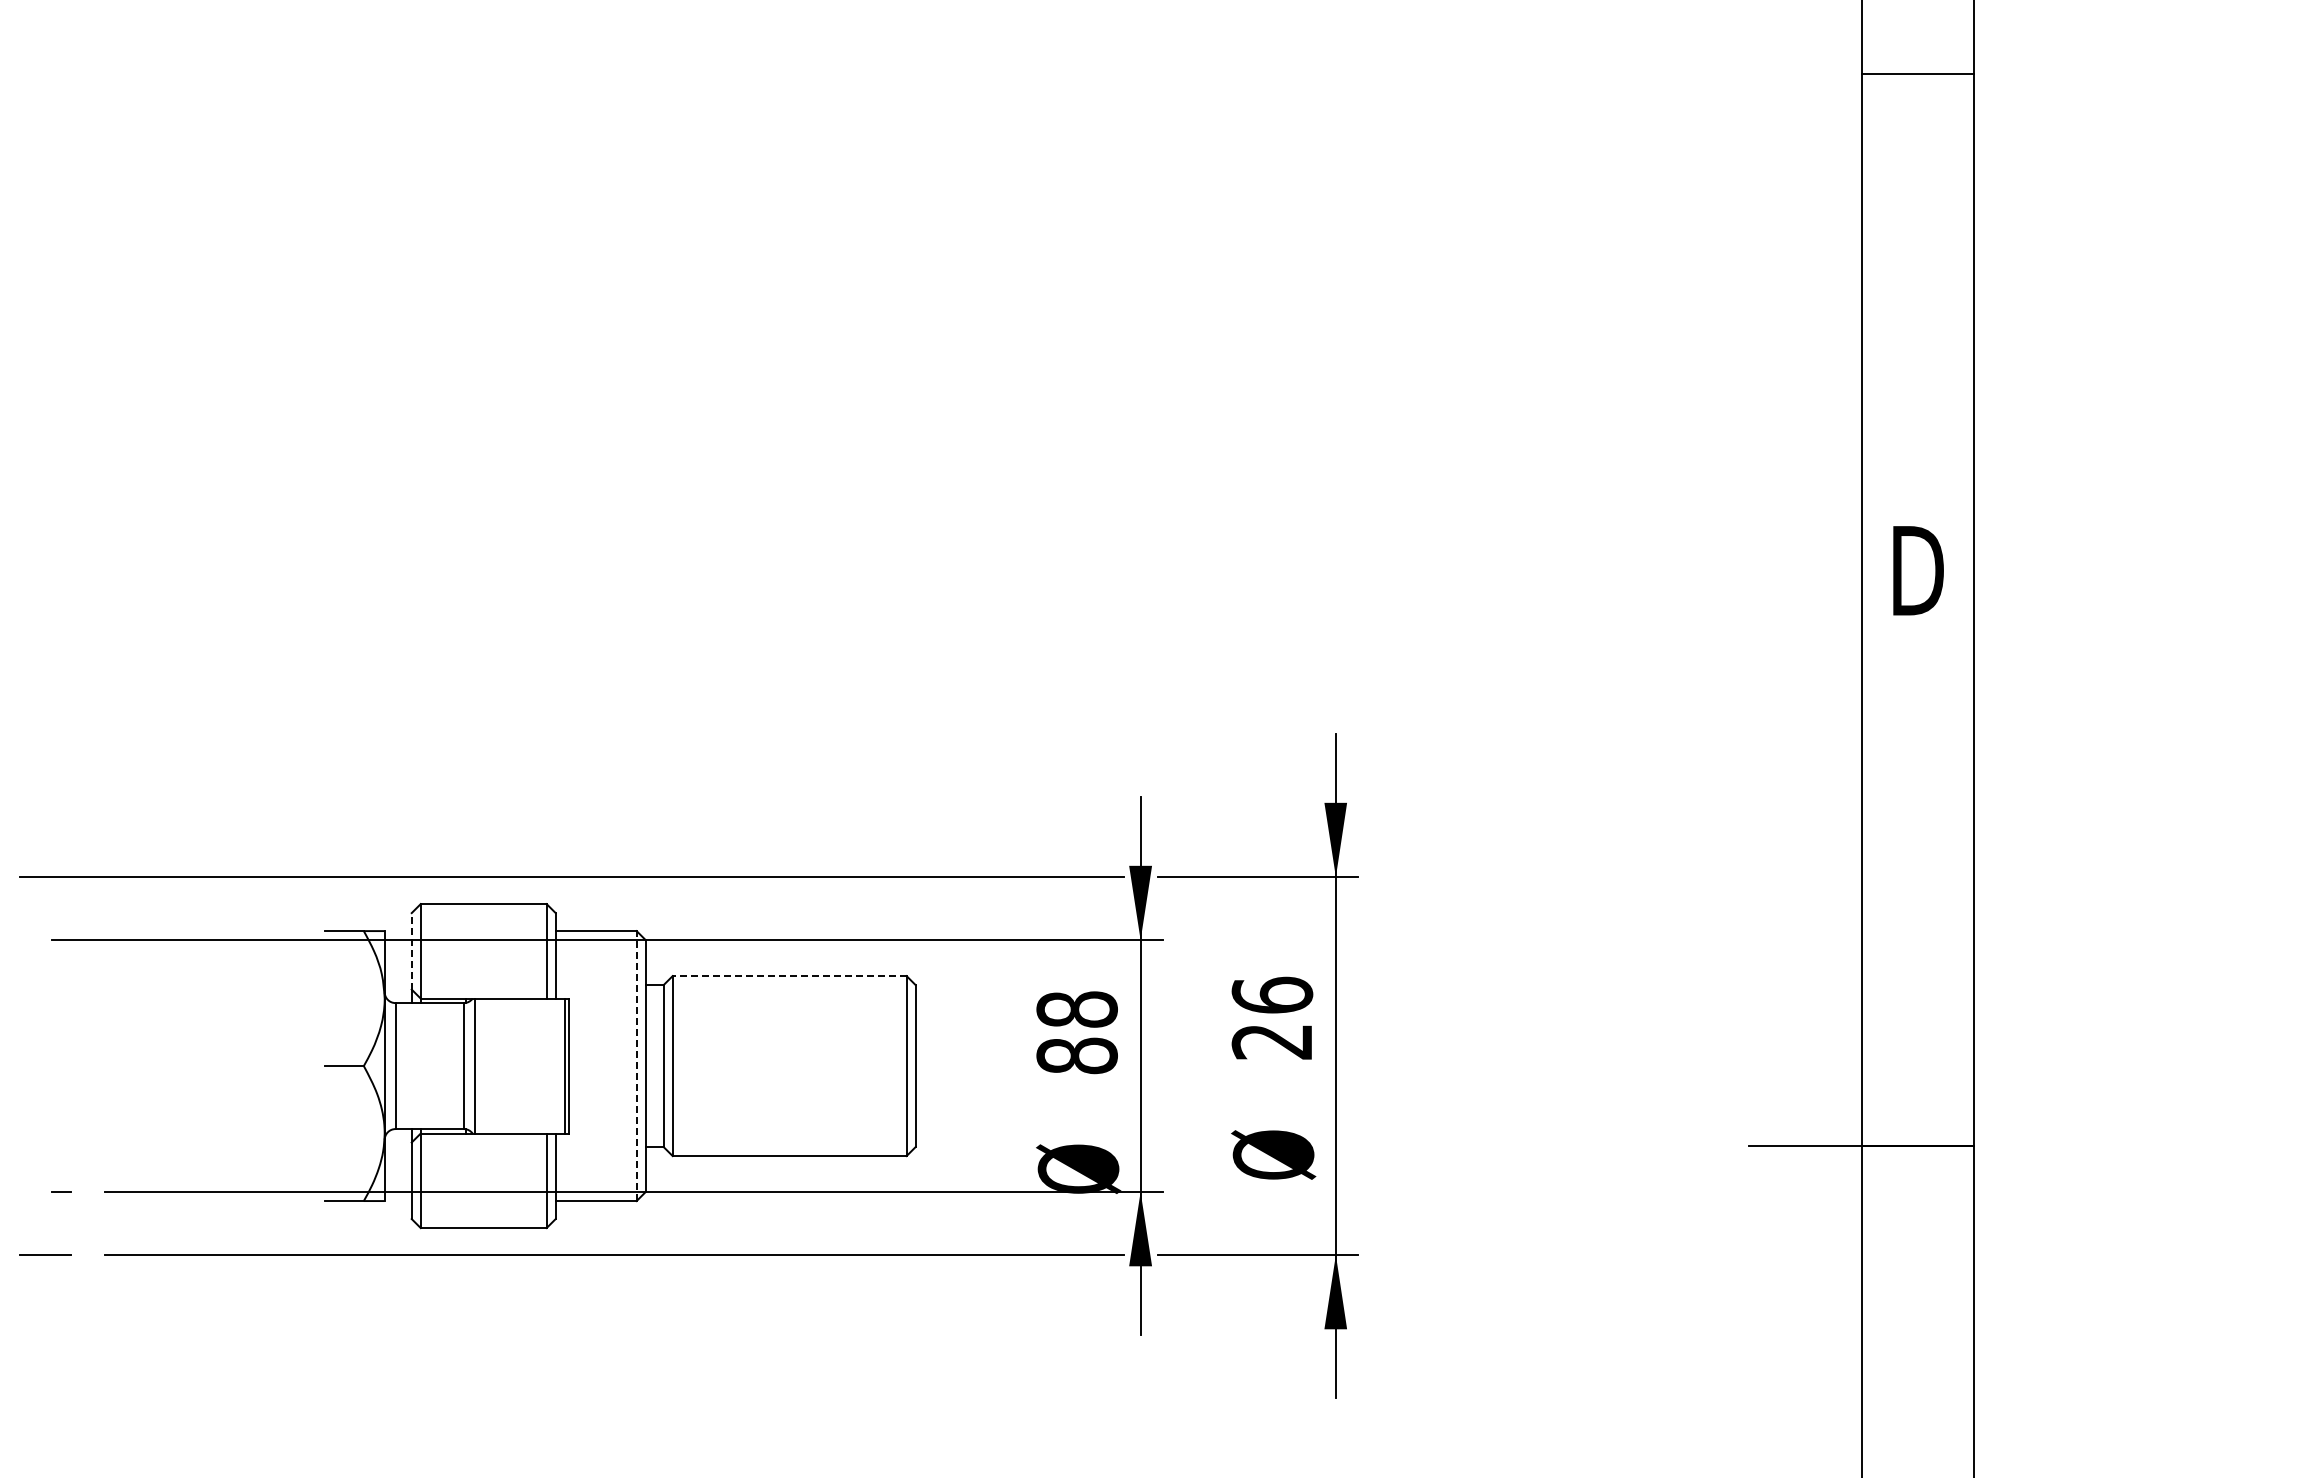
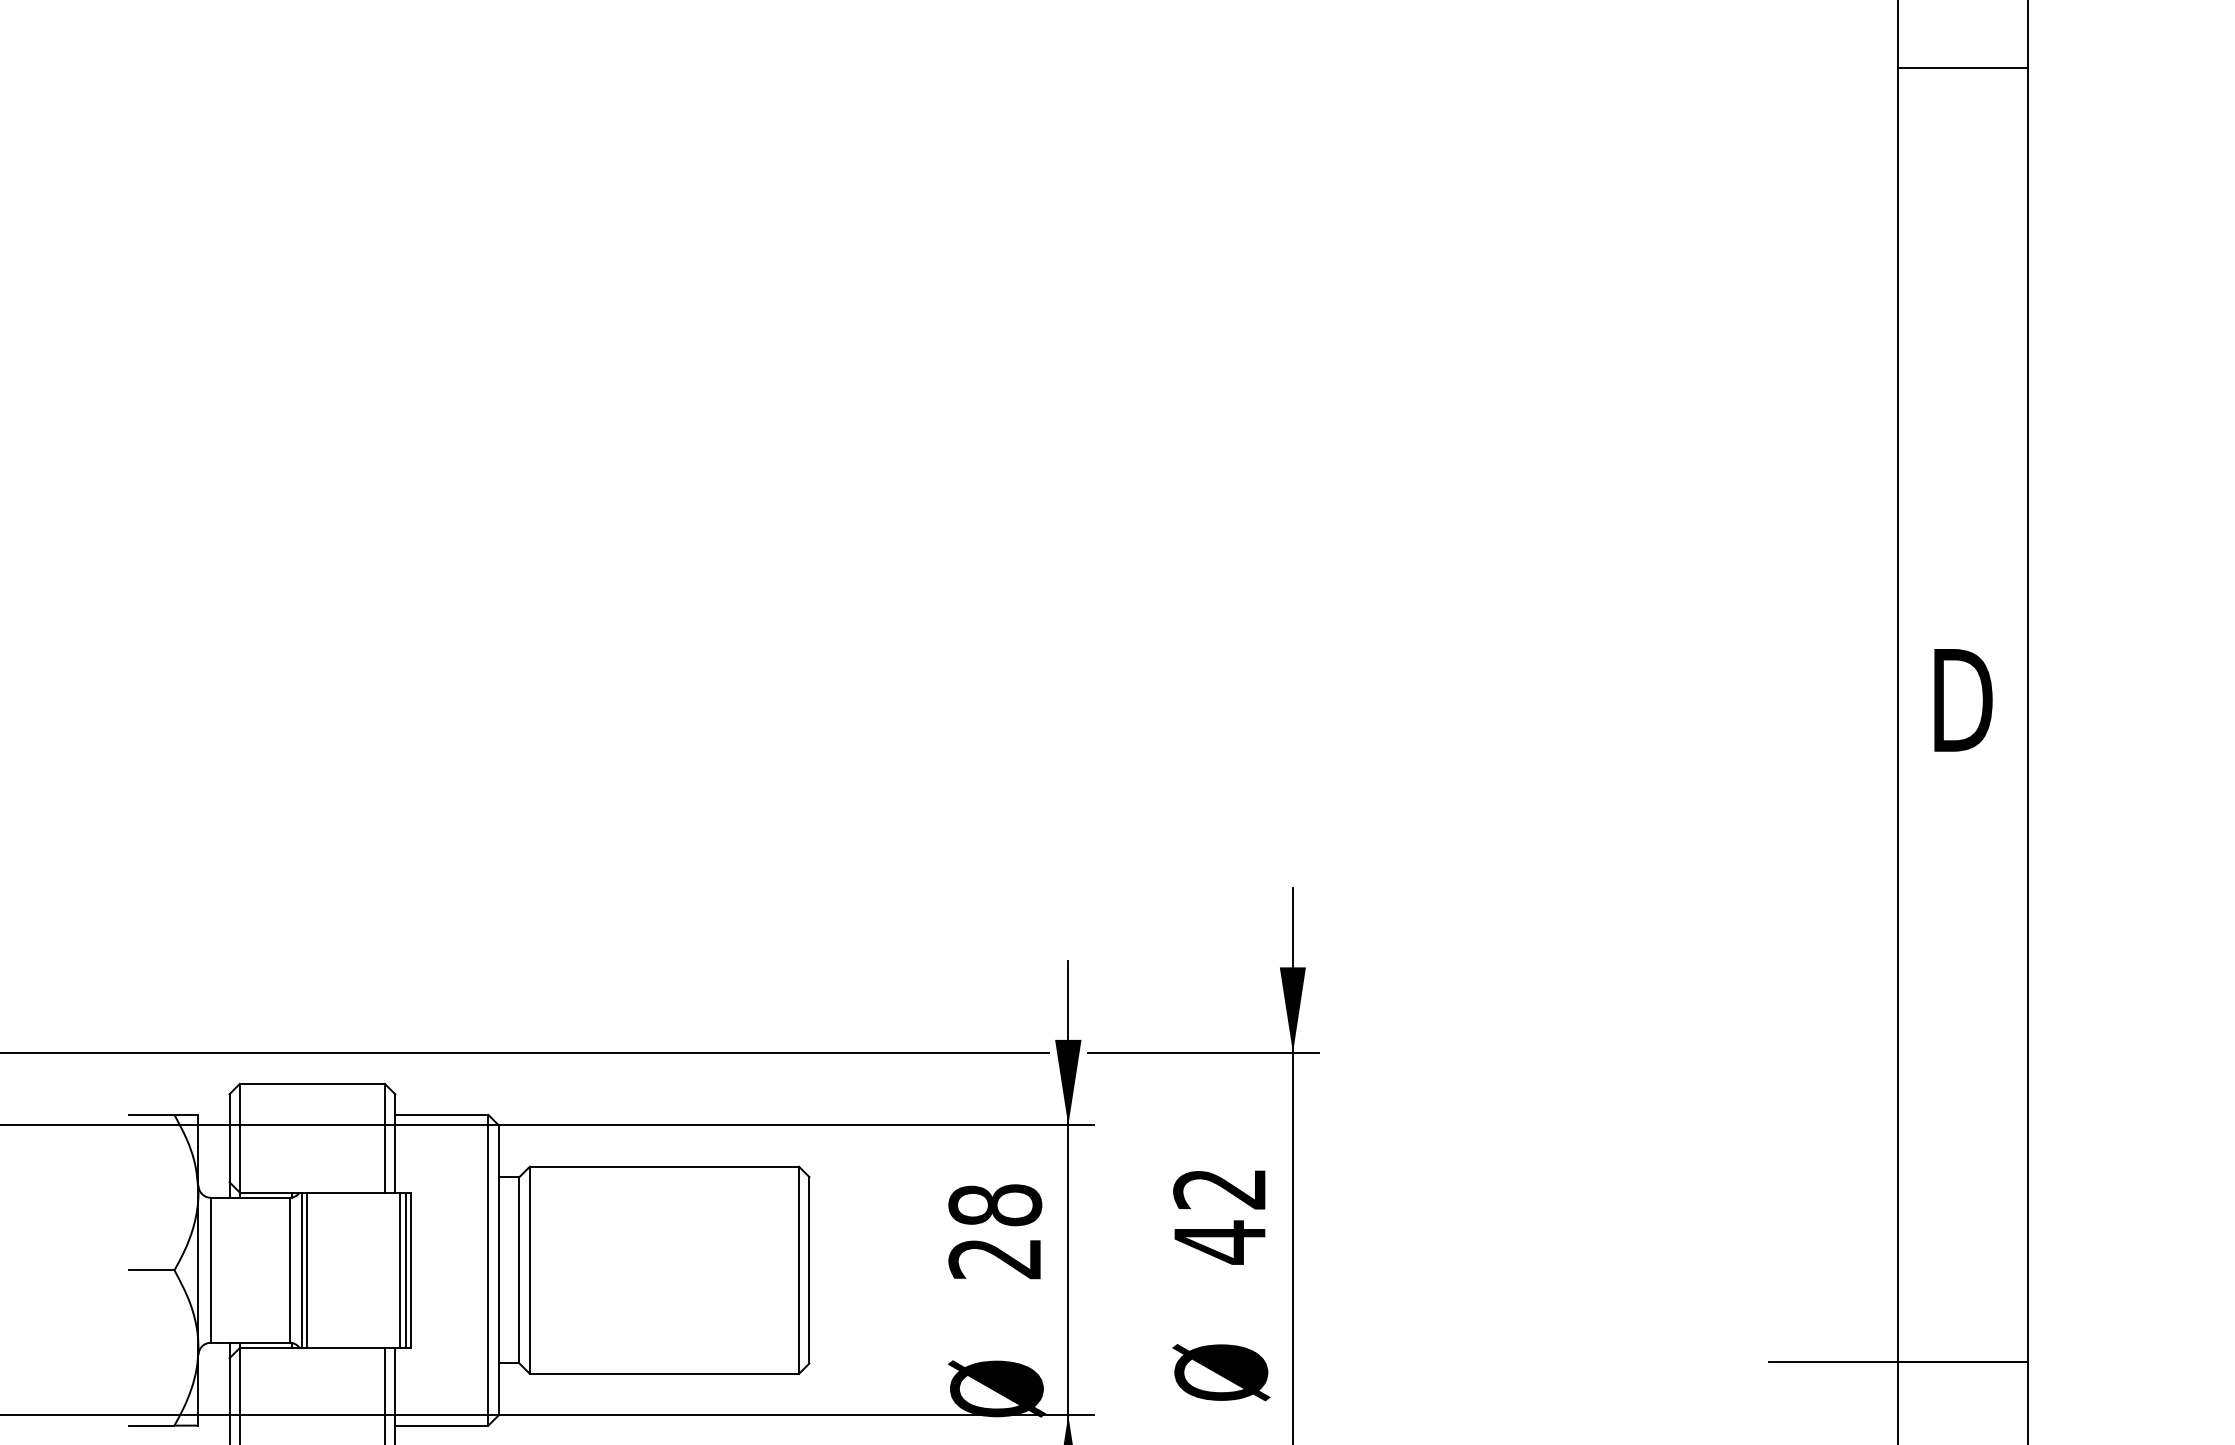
line: (1917, 74) -> (1962, 68), moved
line: (411, 950) -> (229, 1137), dashed -> solid
line: (789, 976) -> (664, 1167), dashed -> solid
text: (1272, 1018) -> (1220, 1215), 26 -> 42
text: (1076, 1055) -> (994, 1258), 88 -> 28
line: (479, 1065) -> (307, 1269), added
line: (560, 1065) -> (400, 1269), added
line: (636, 1066) -> (488, 1270), dashed -> solid

